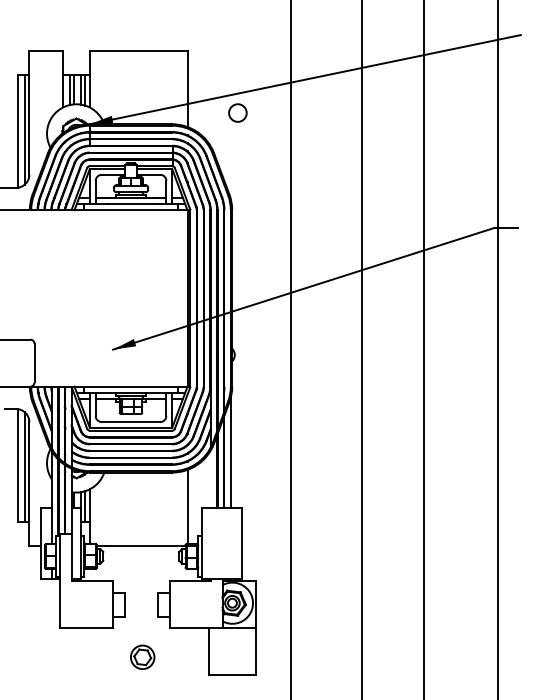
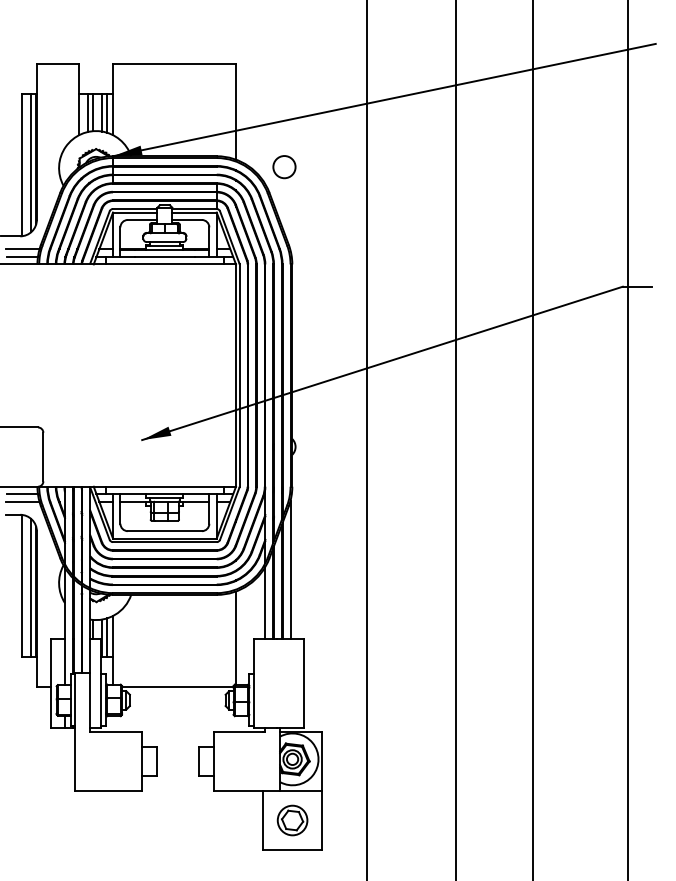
circle: (237, 113) -> (284, 167), moved
line: (17, 198) -> (22, 249), added
line: (17, 204) -> (22, 257), added
line: (17, 392) -> (22, 494), added
line: (17, 399) -> (22, 502), added
line: (210, 479) -> (265, 603), added
part: (142, 657) -> (292, 820), moved

